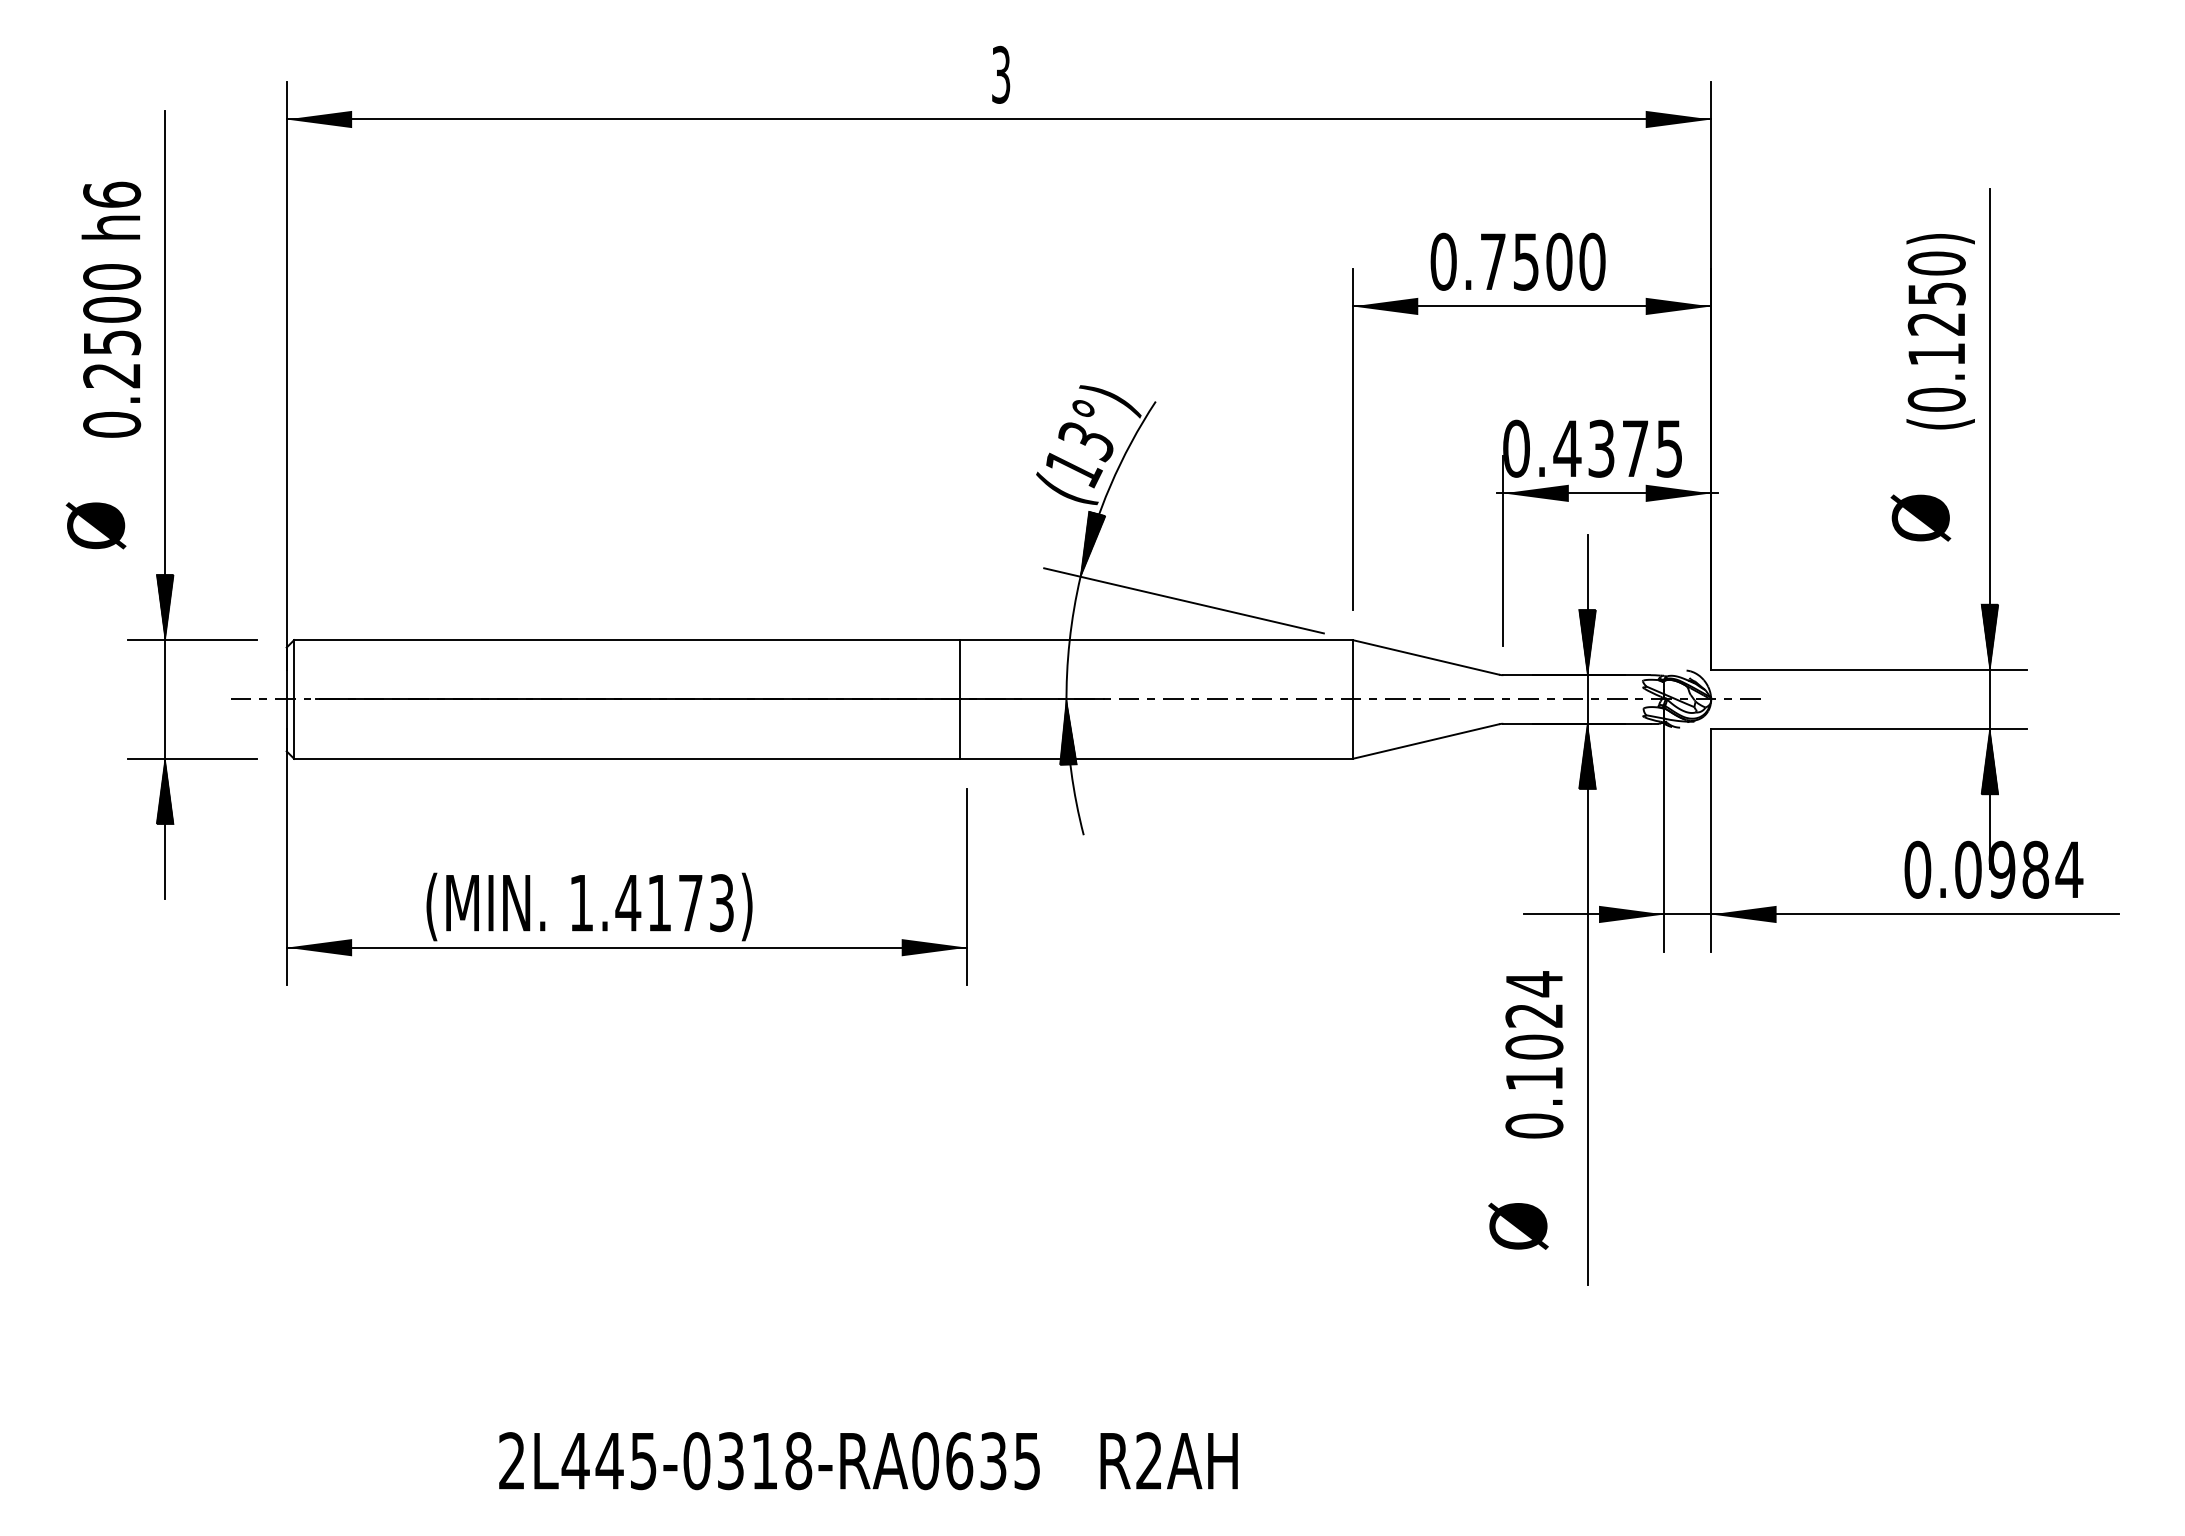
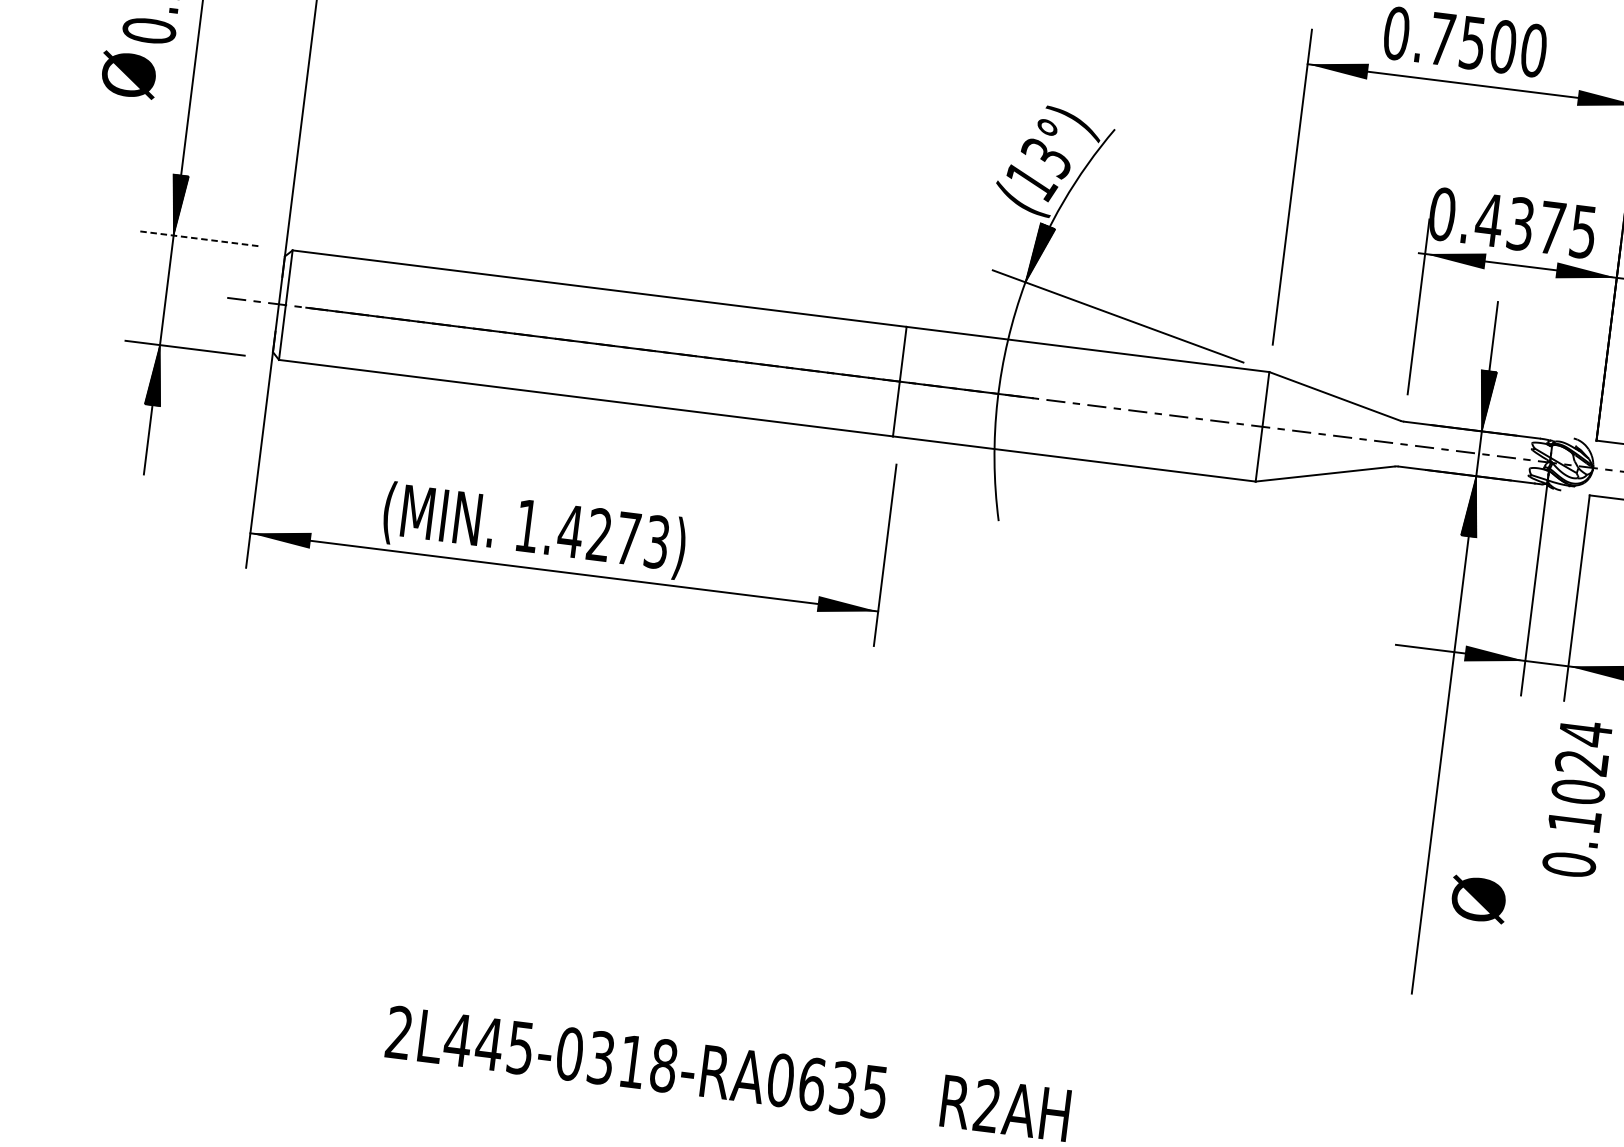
text: (95, 525) -> (128, 74), moved
line: (192, 640) -> (198, 239), solid -> dashed
hatch: (1068, 732) -> (996, 424), removed
text: (658, 902) -> (598, 534), 1.4173) -> 1.4273)
text: (1534, 1054) -> (1577, 798), moved
text: (1518, 1225) -> (1478, 898), moved

